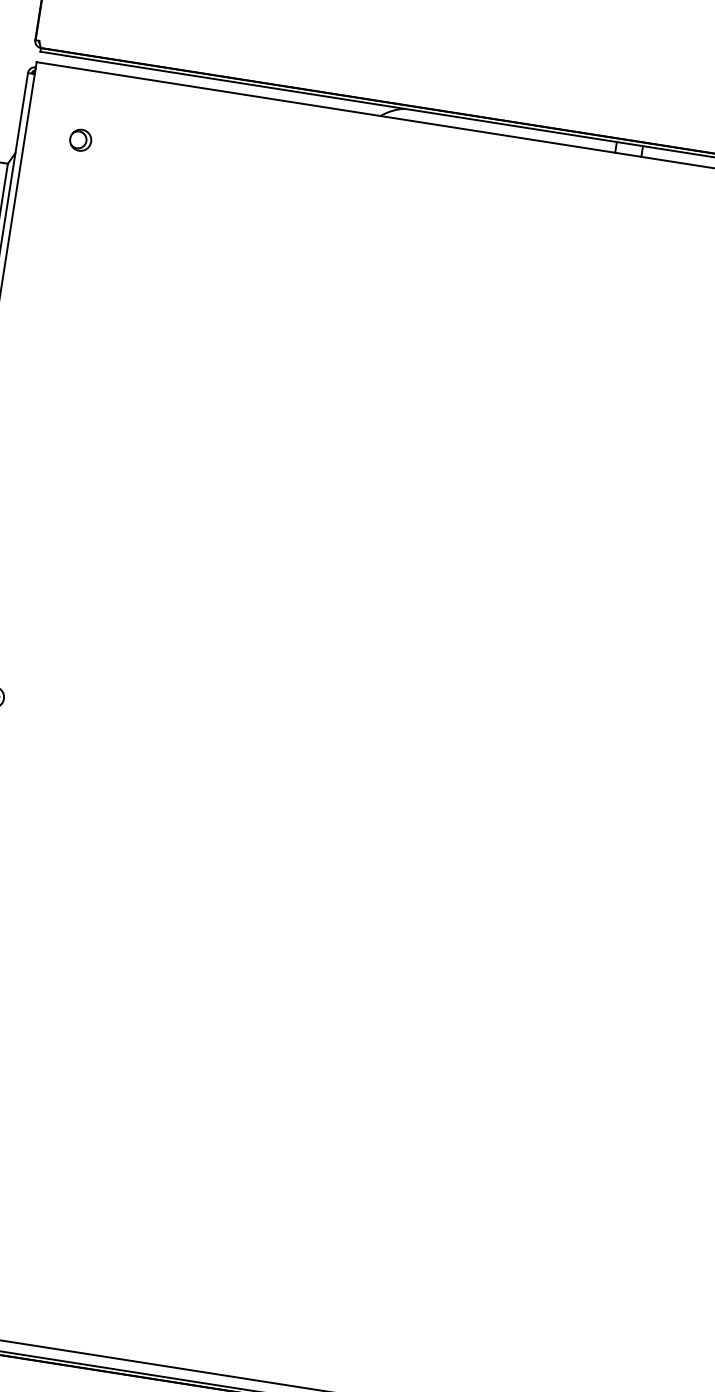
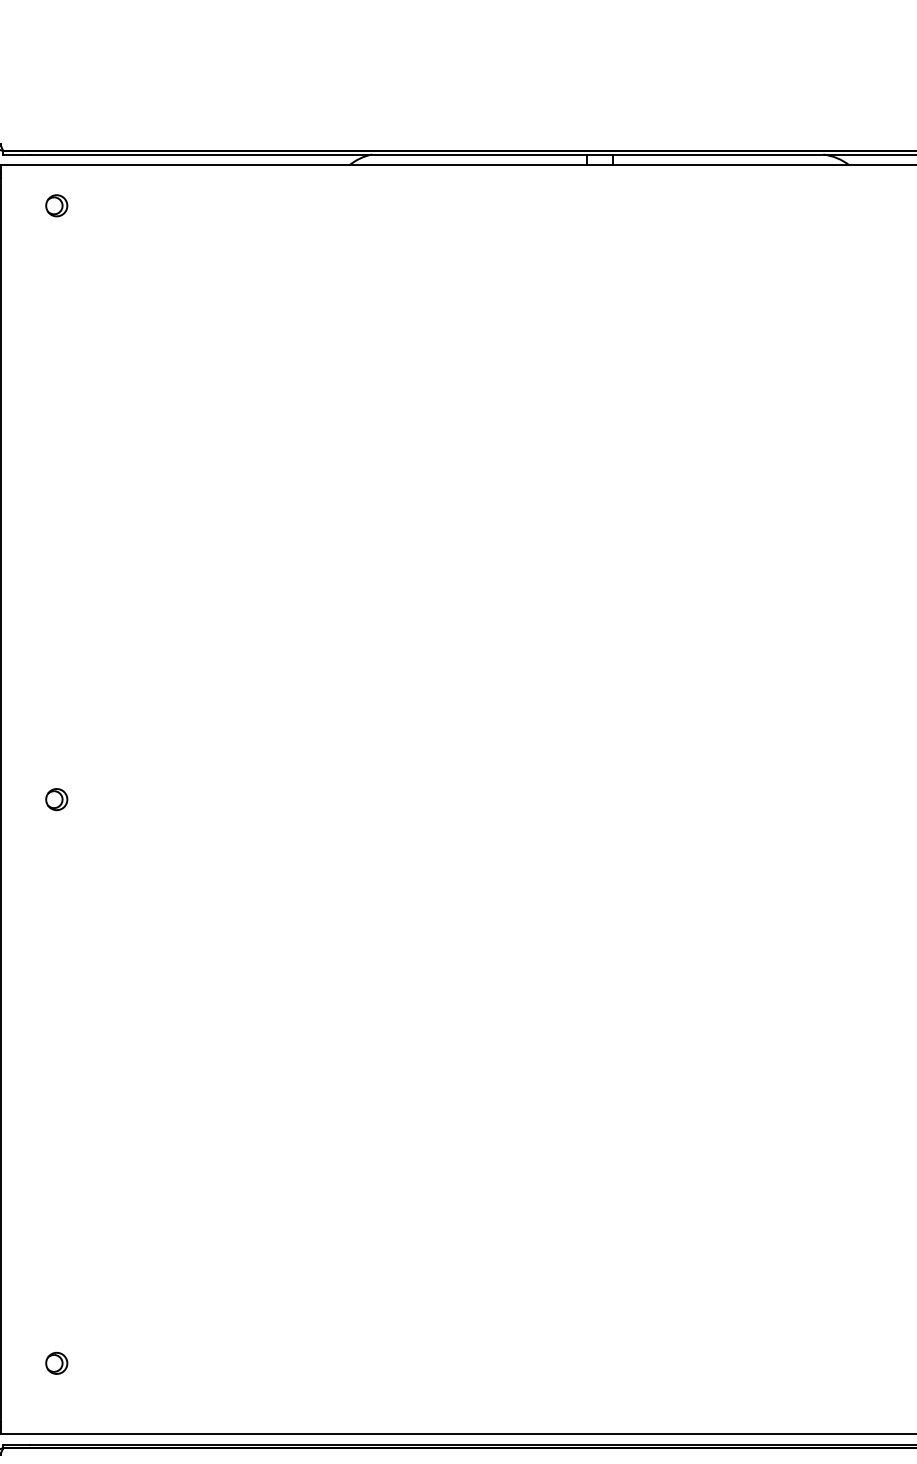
part: (80, 139) -> (56, 205), moved

